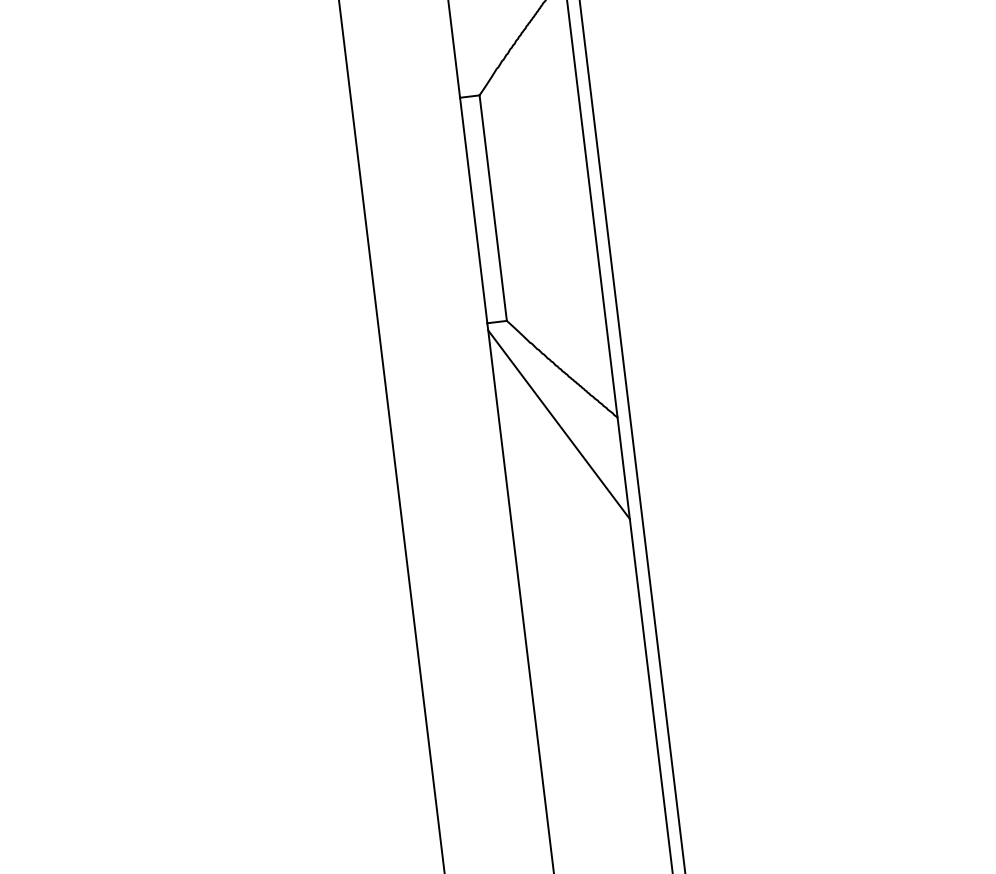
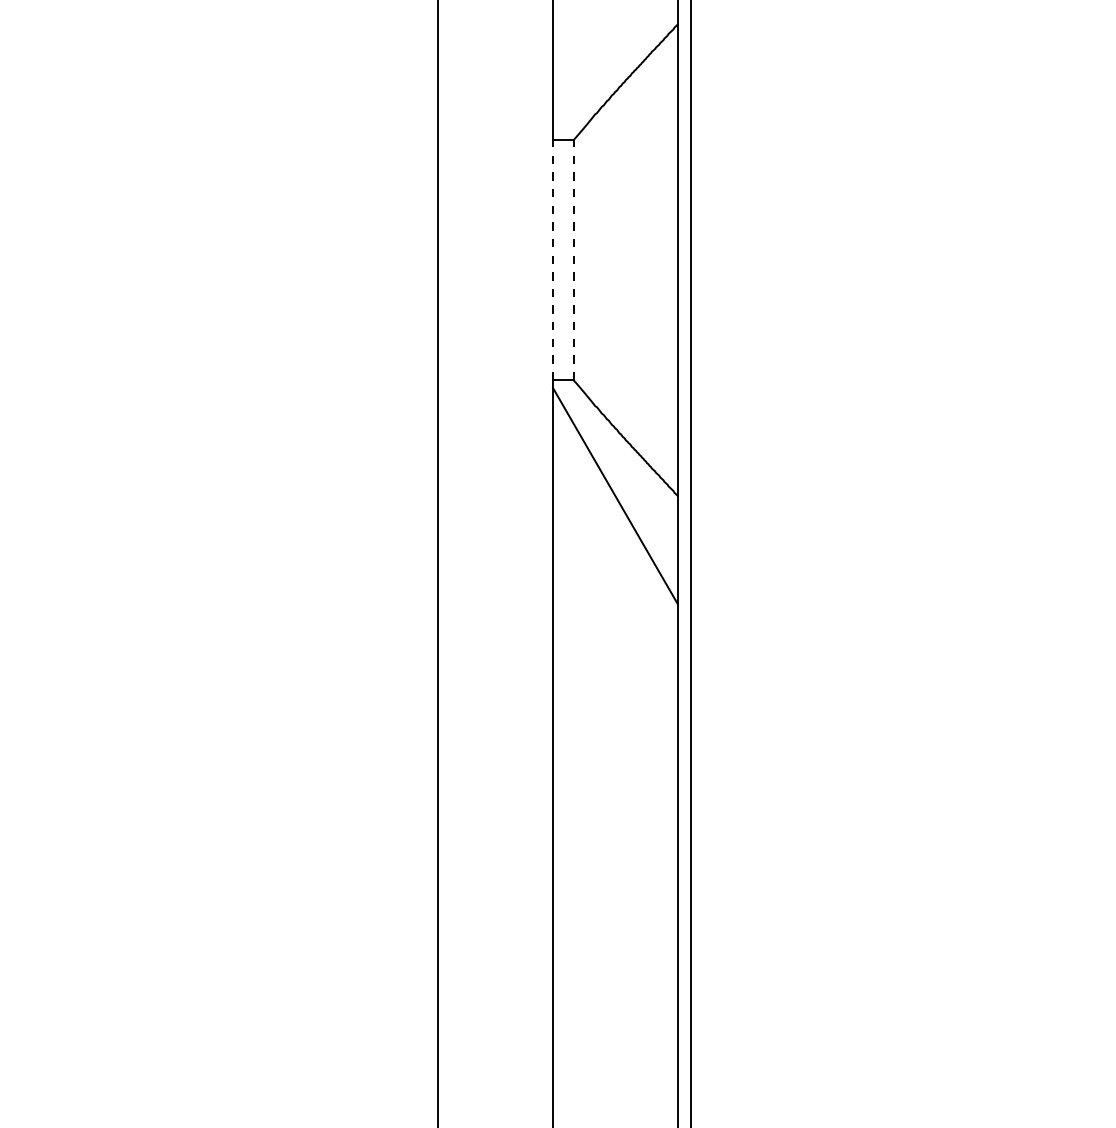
line: (492, 207) -> (573, 259), solid -> dashed
line: (474, 209) -> (553, 259), solid -> dashed

